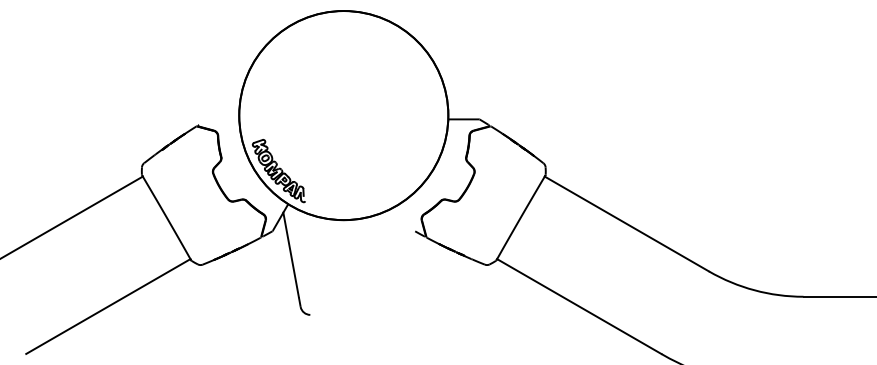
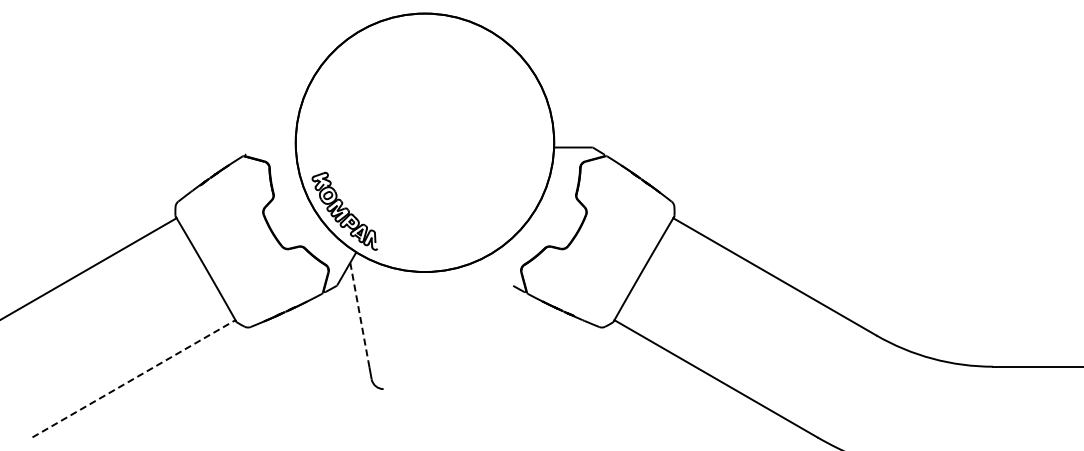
line: (290, 254) -> (359, 314), solid -> dashed
line: (108, 306) -> (134, 378), solid -> dashed

